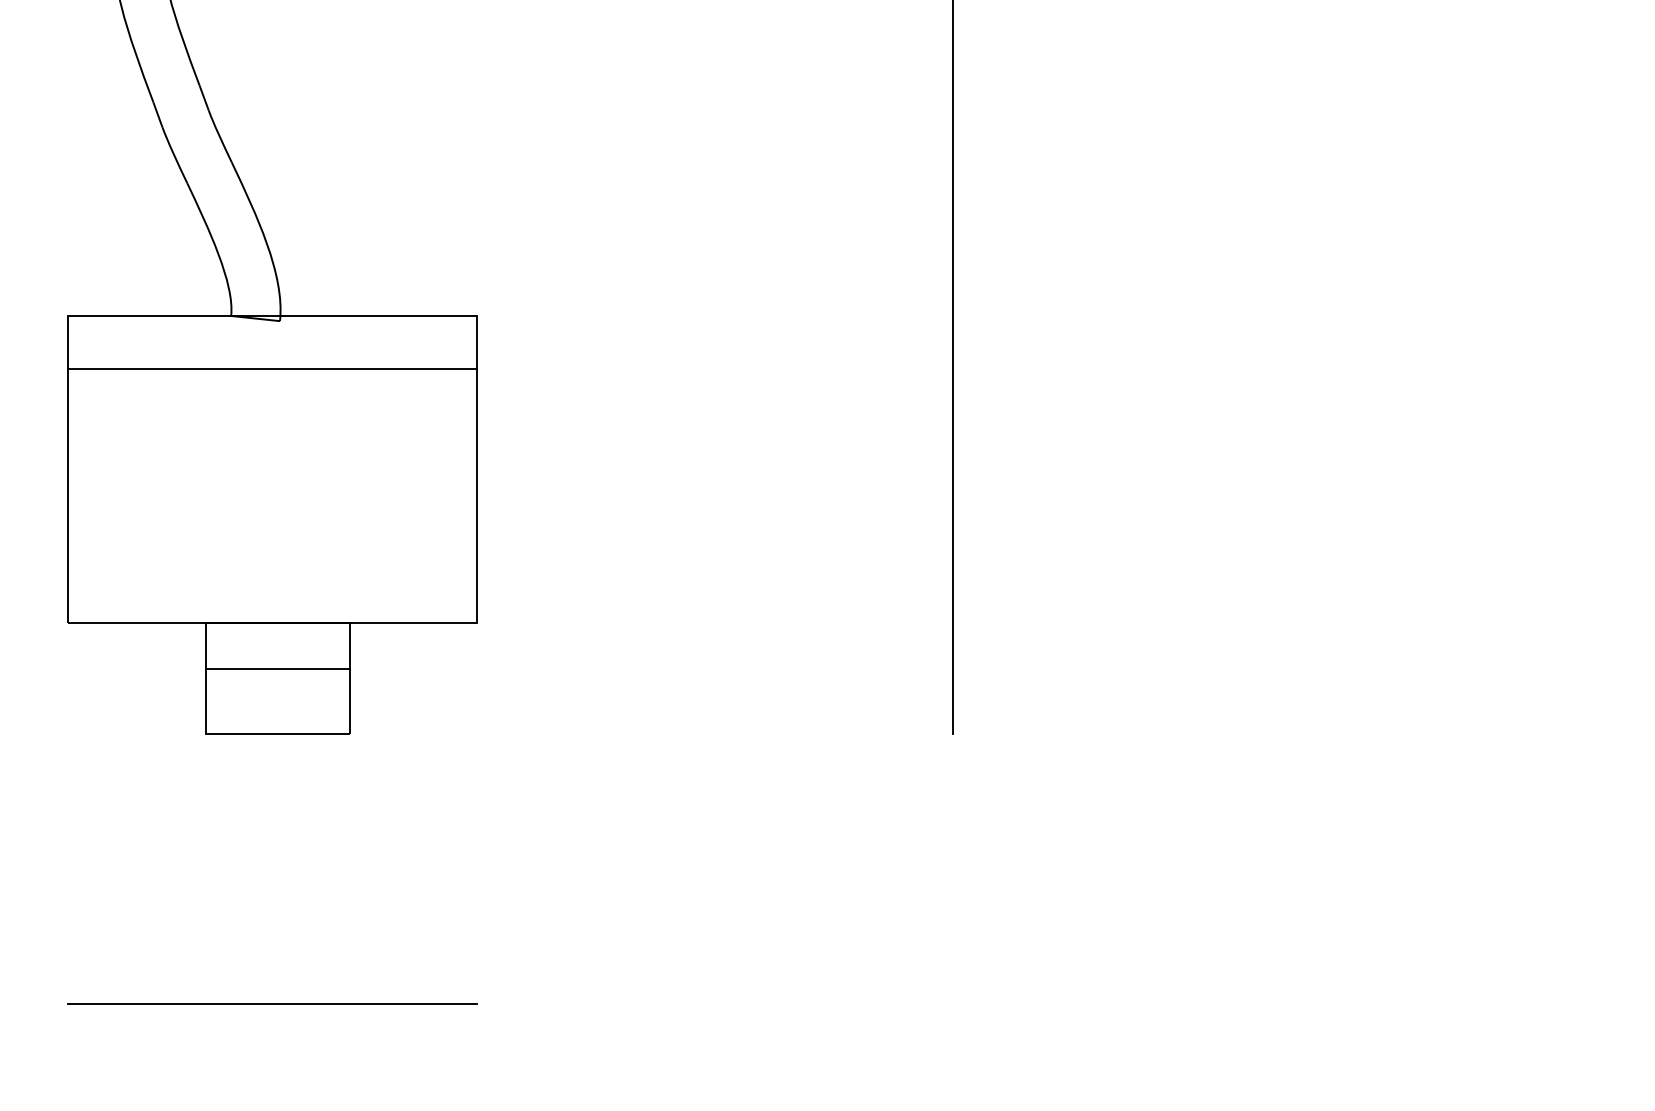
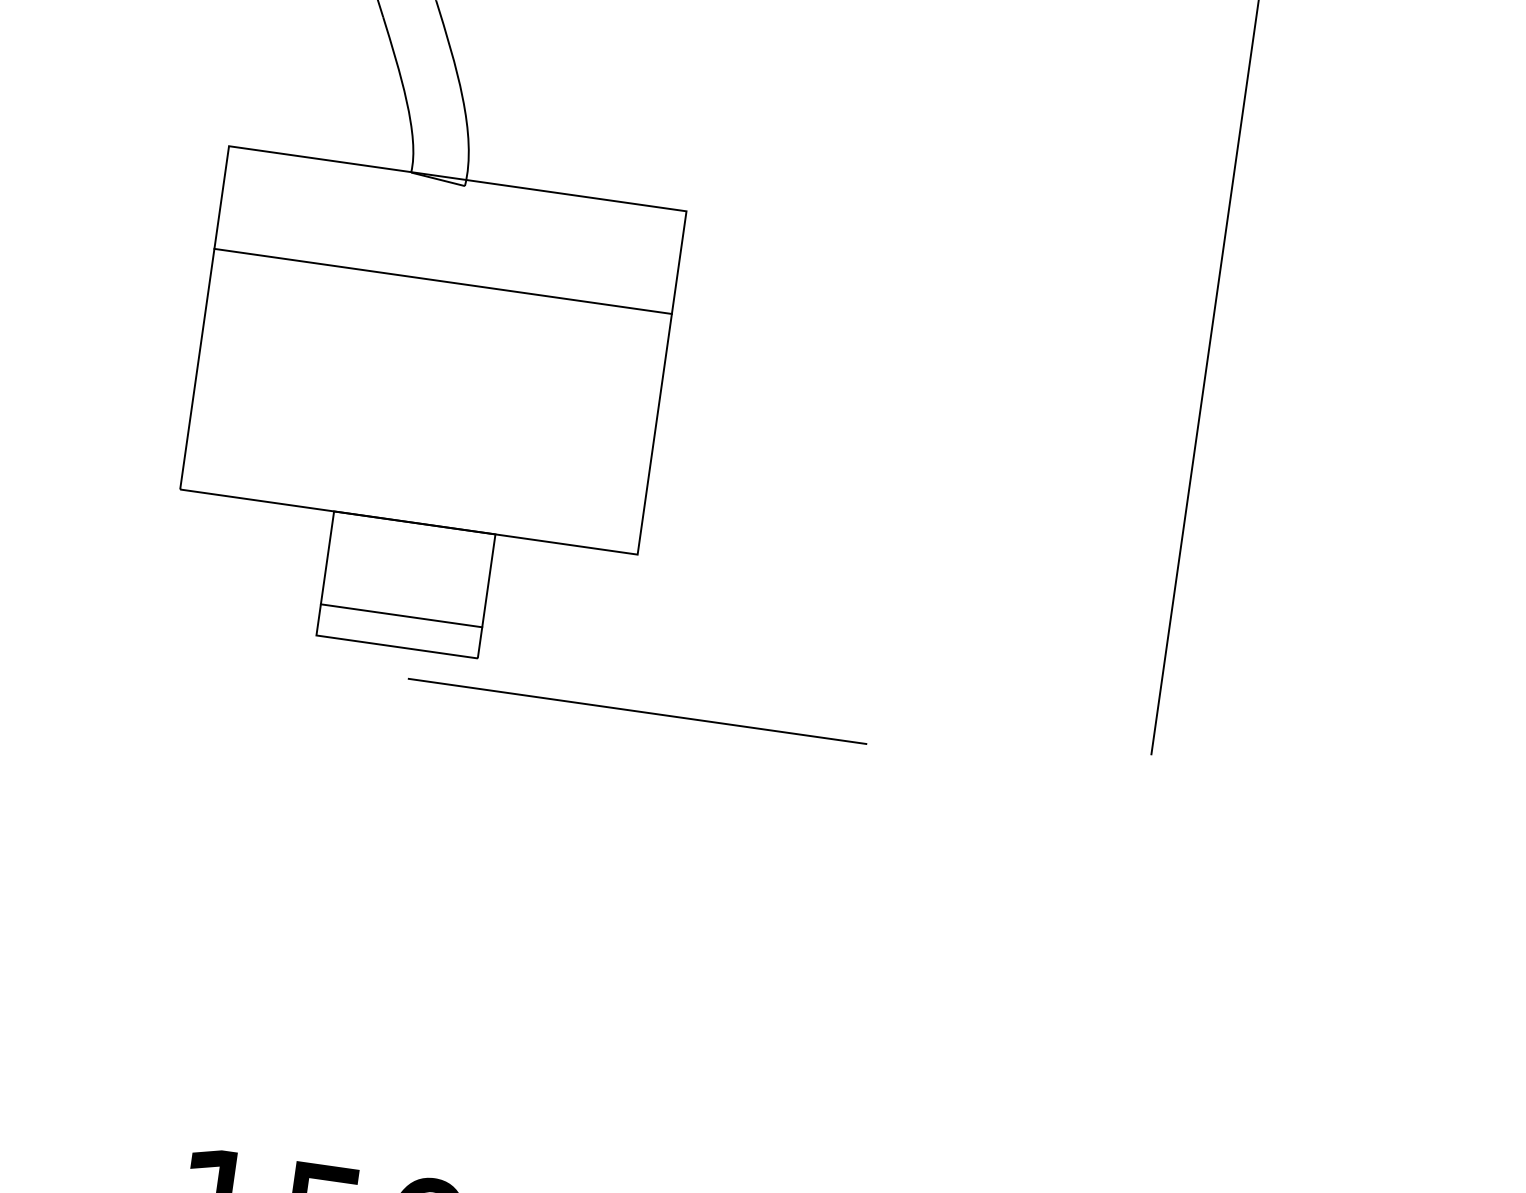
line: (272, 369) -> (442, 281), moved
line: (277, 668) -> (400, 615), moved
line: (272, 1003) -> (637, 710), moved

